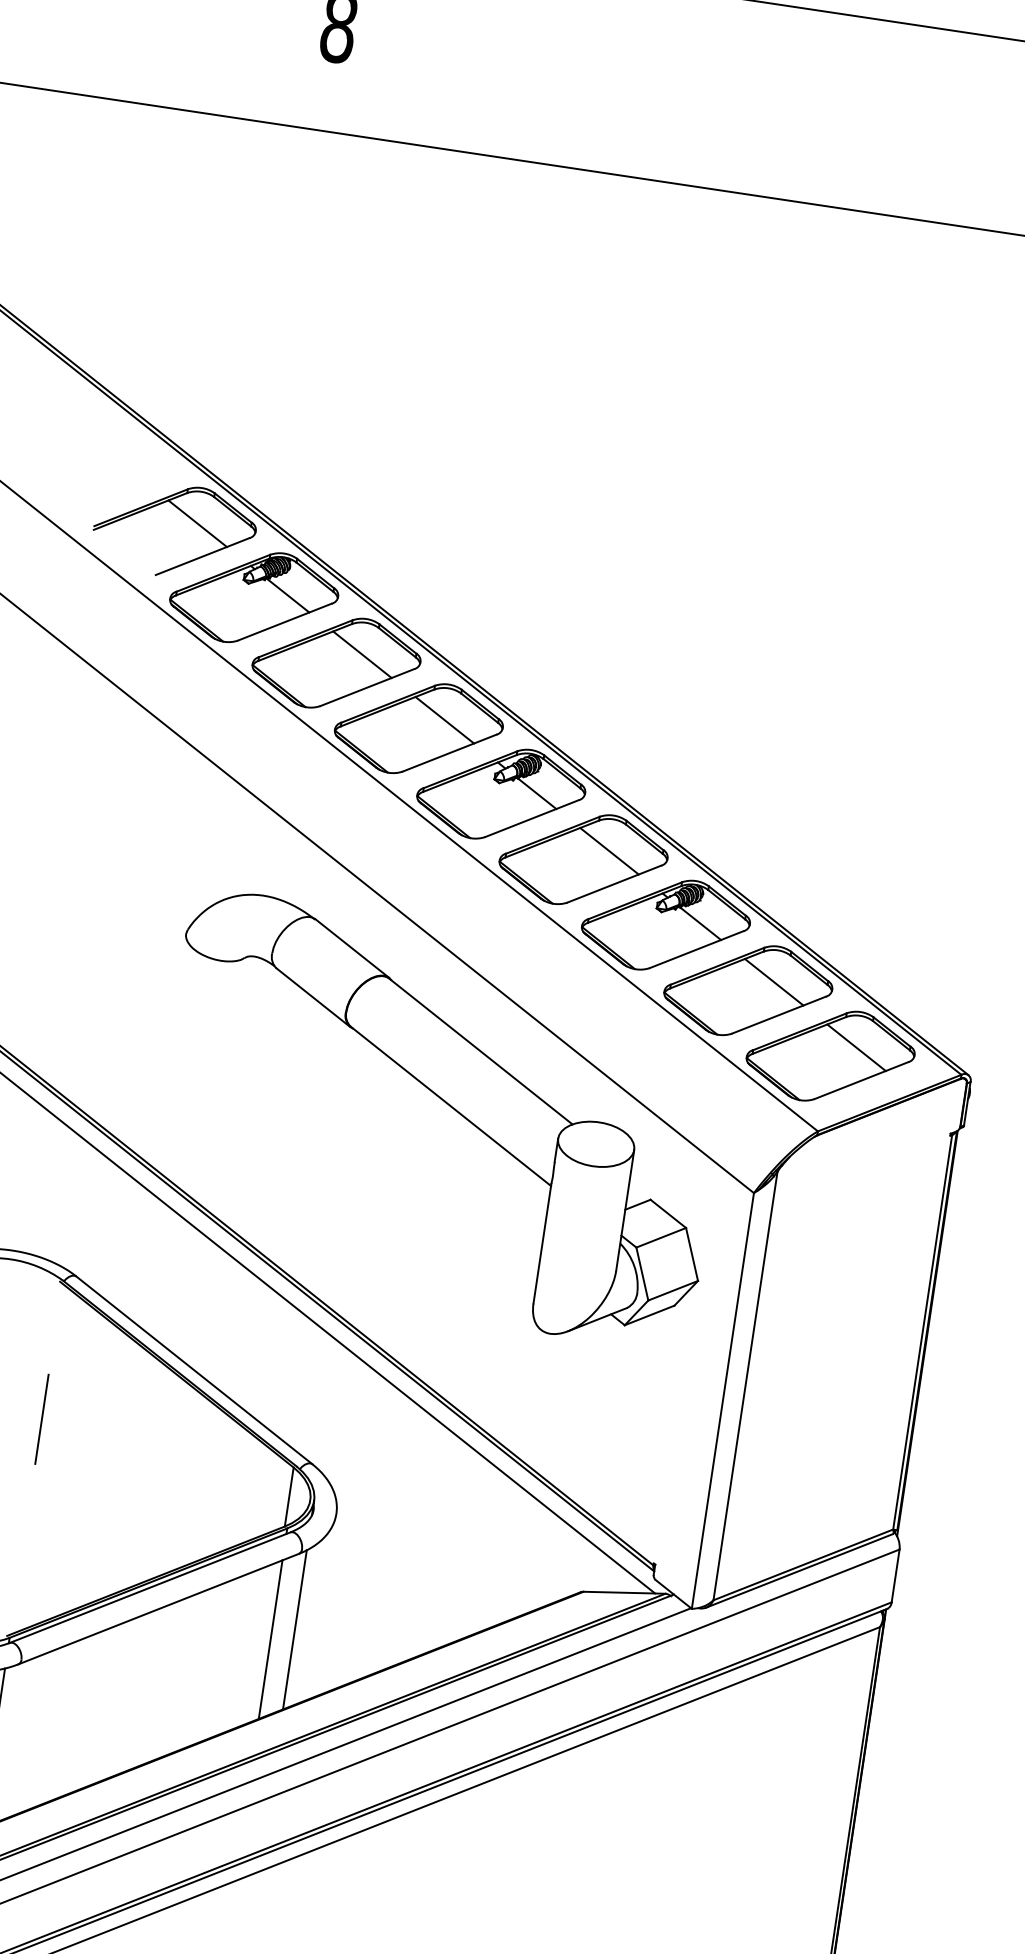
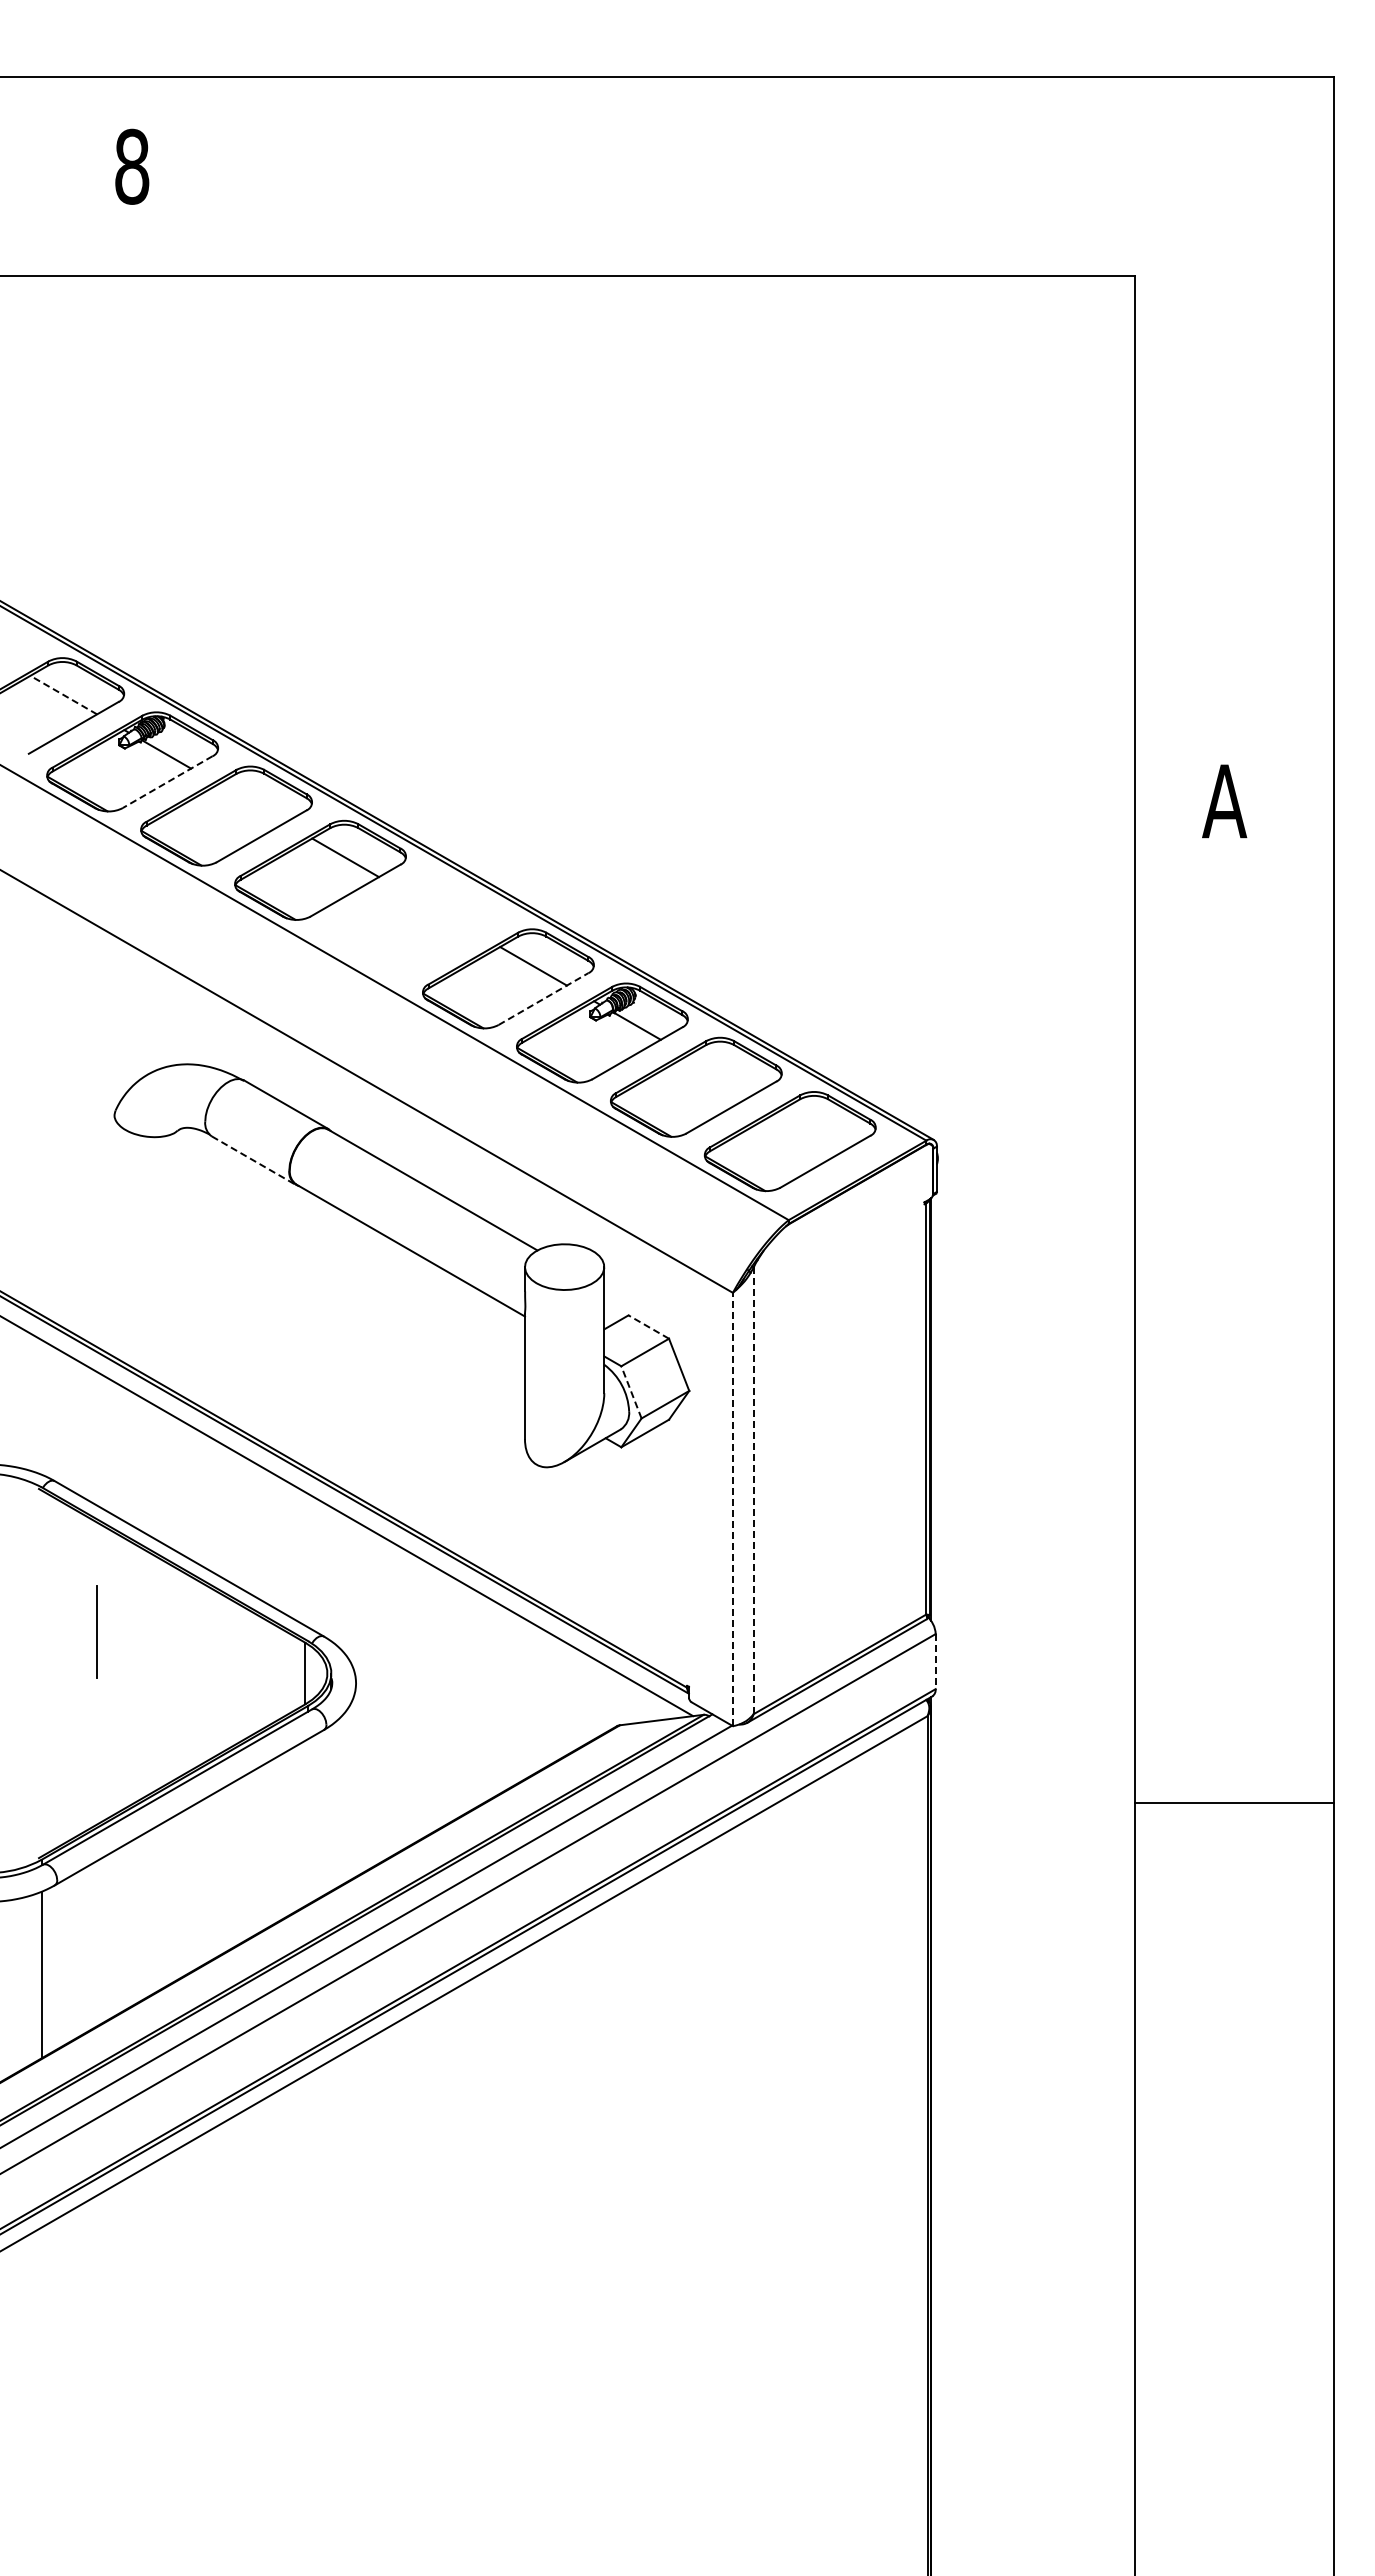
line: (197, 524) -> (63, 695), solid -> dashed
line: (284, 622) -> (167, 782), solid -> dashed
line: (362, 654) -> (251, 803), removed
part: (501, 794) -> (414, 924), removed
line: (614, 884) -> (543, 999), solid -> dashed
line: (774, 982) -> (721, 1074), removed
line: (313, 997) -> (254, 1160), solid -> dashed
line: (856, 1047) -> (815, 1128), removed
line: (668, 1213) -> (648, 1326), solid -> dashed
line: (642, 1274) -> (631, 1392), solid -> dashed
line: (745, 1385) -> (753, 1490), solid -> dashed
line: (722, 1400) -> (732, 1509), solid -> dashed
line: (41, 1418) -> (96, 1631), moved
line: (895, 1575) -> (935, 1661), solid -> dashed
line: (294, 1630) -> (331, 1808), removed
line: (270, 1639) -> (308, 1821), removed

